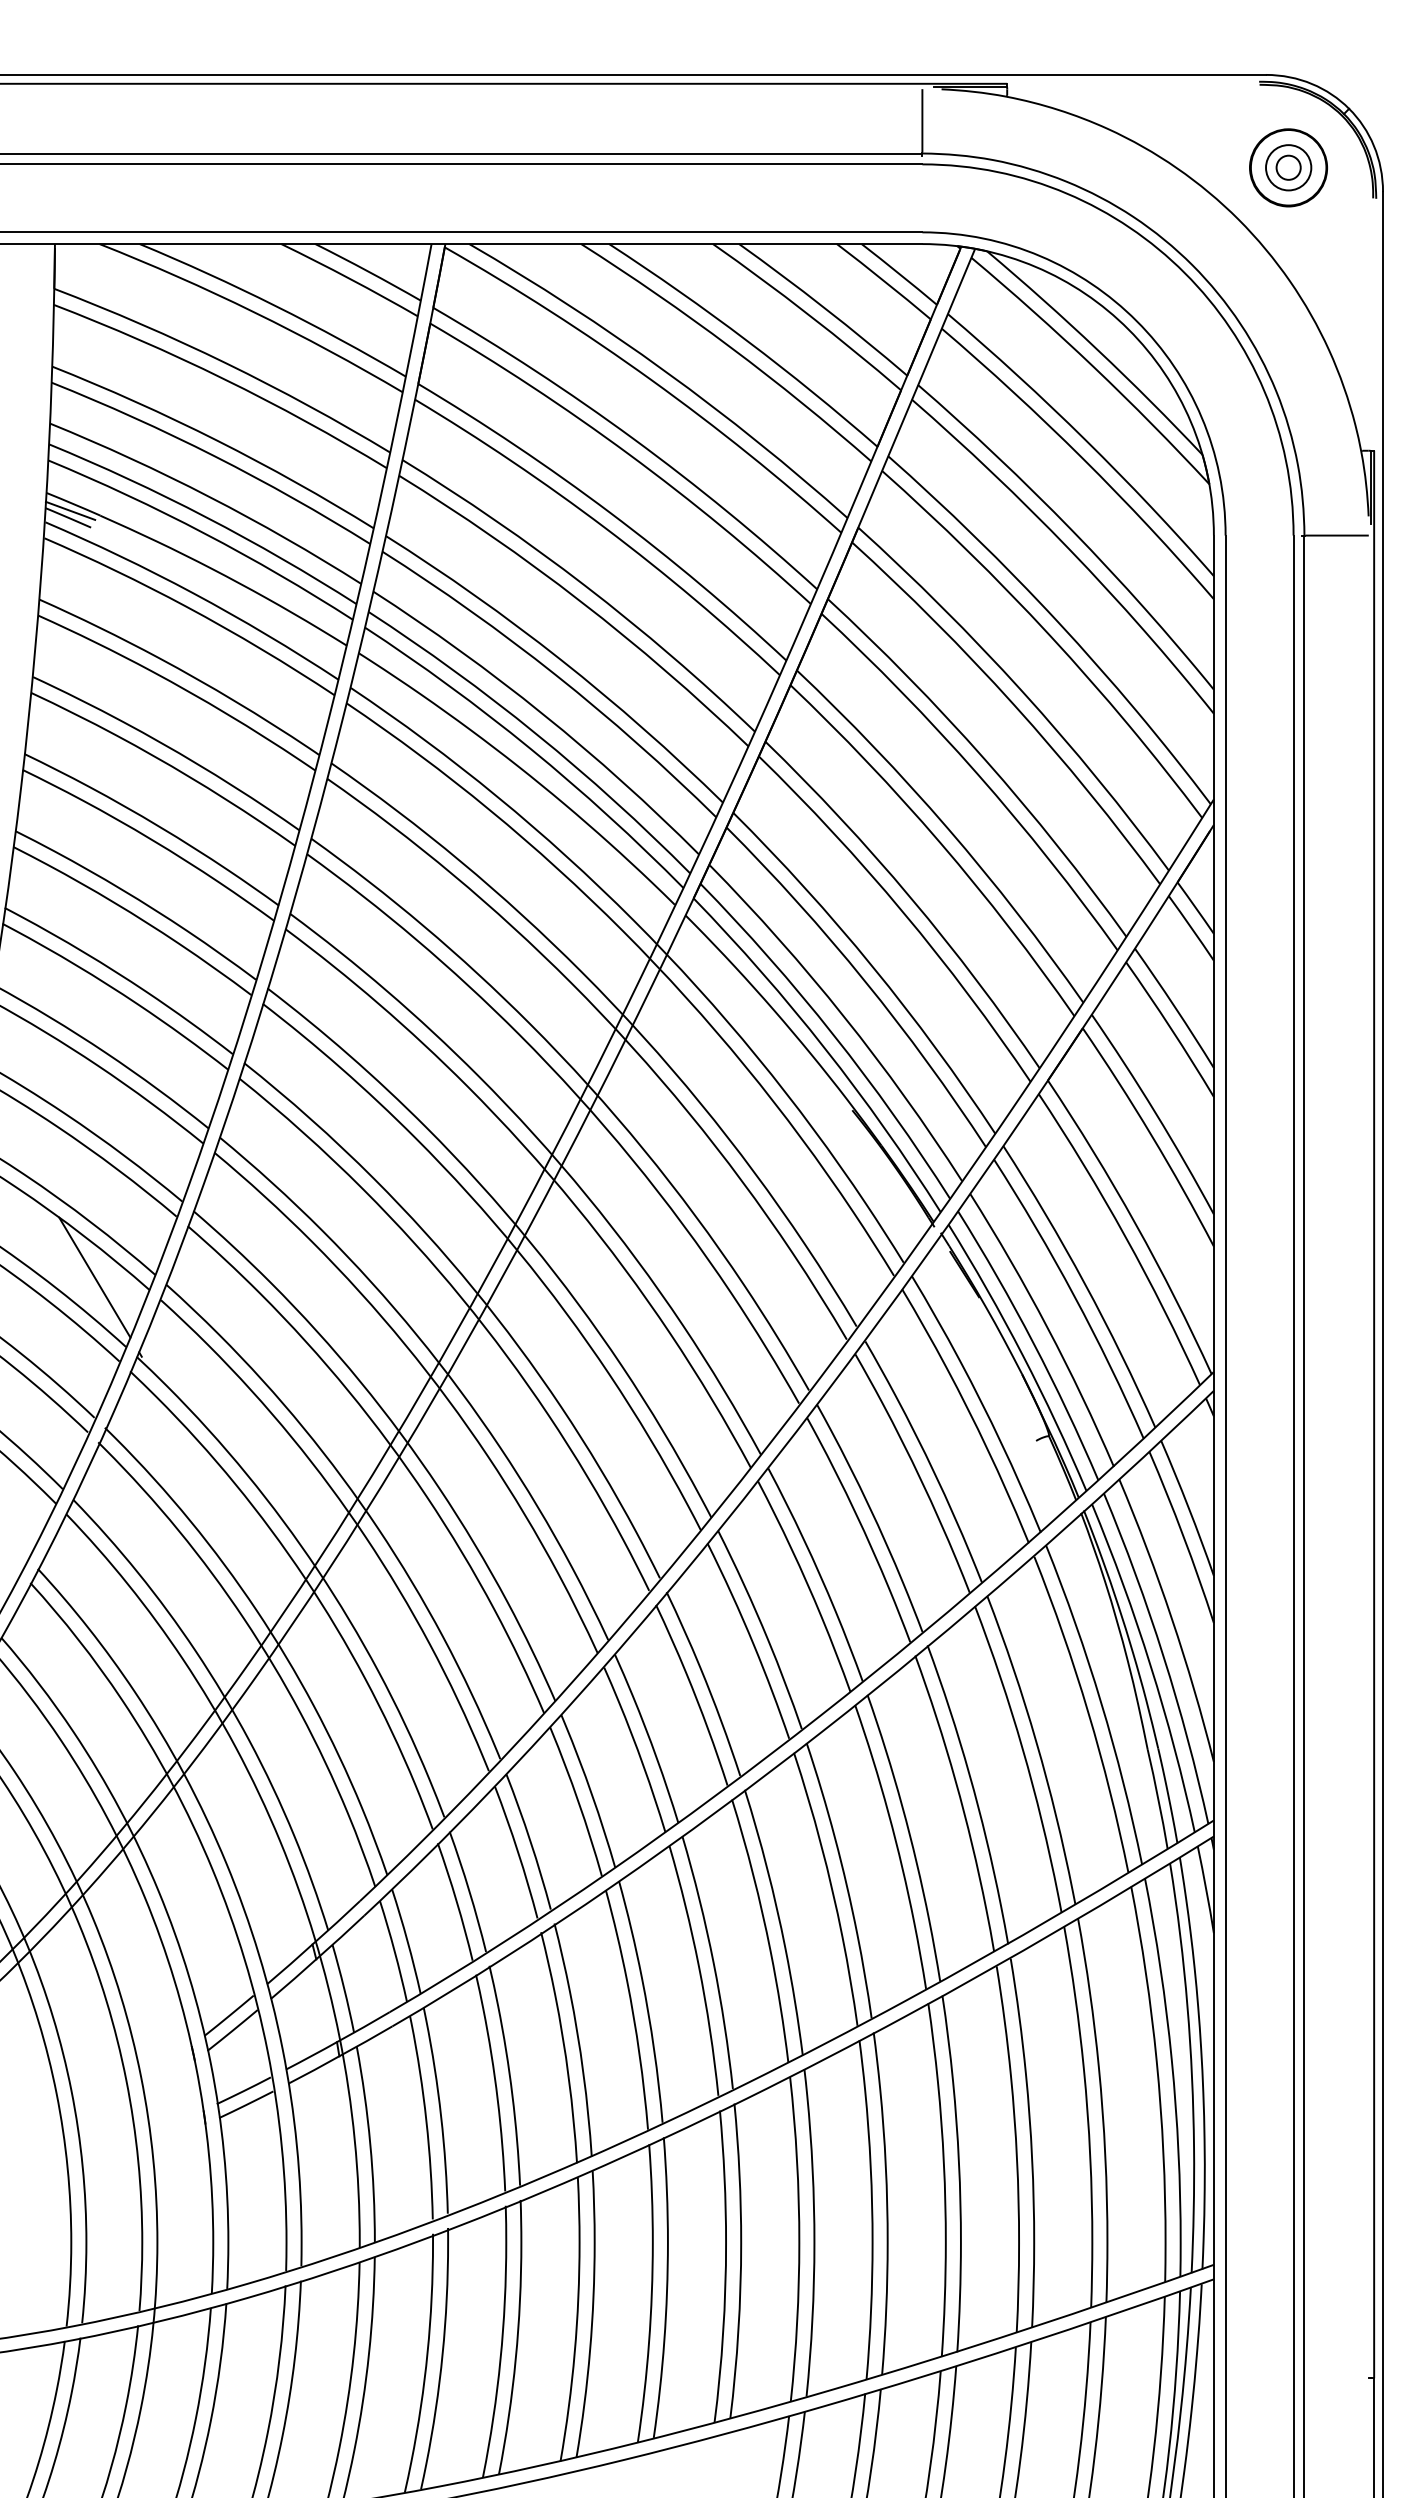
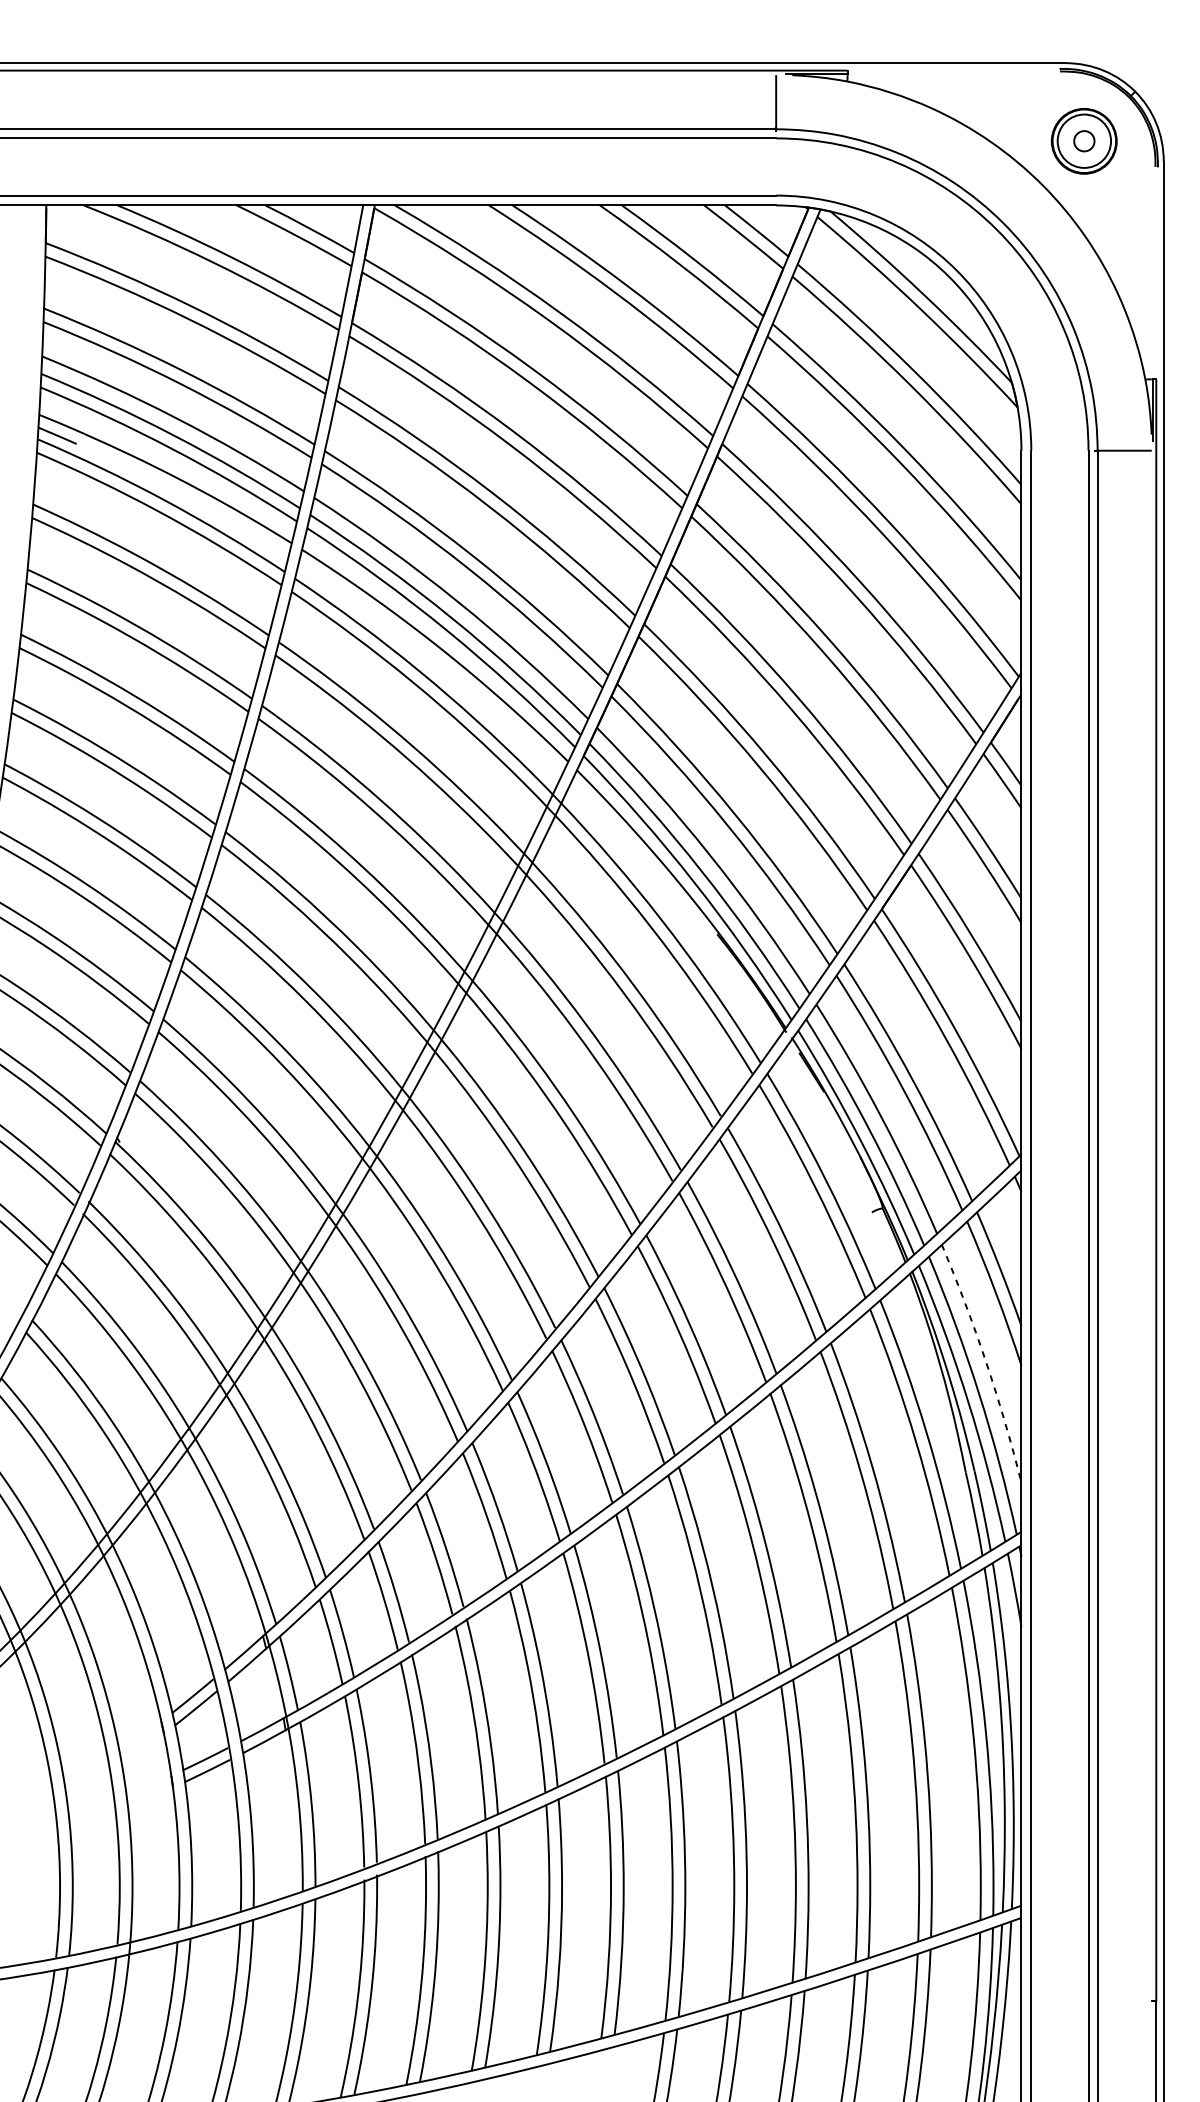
circle: (1288, 167) -> (1084, 141), size x1.4
line: (70, 510) -> (59, 429), removed
line: (94, 1277) -> (79, 1074), removed
arc: (1171, 1618) -> (985, 1361), solid -> dashed

